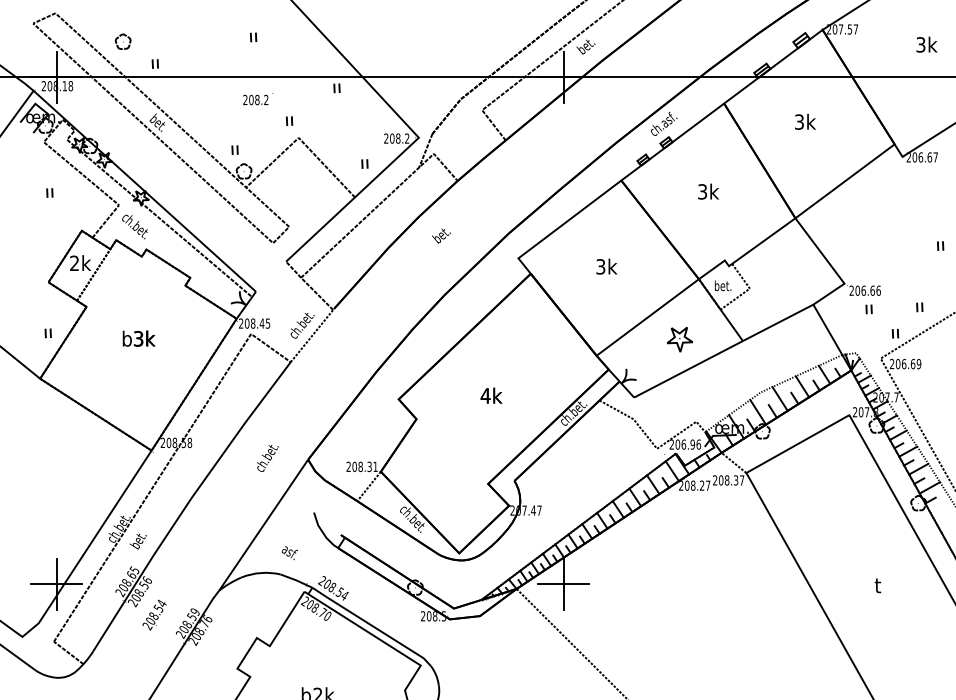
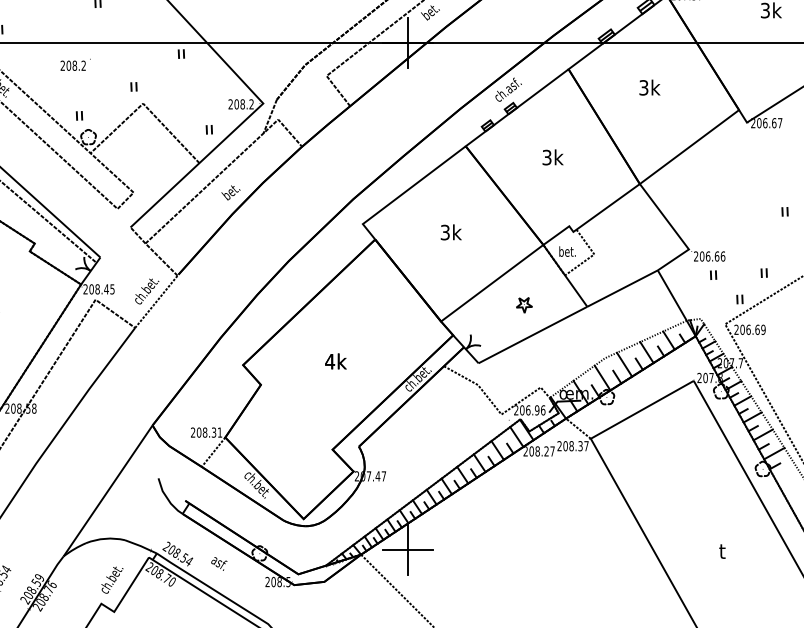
text: (258, 99) -> (75, 65), moved
text: (441, 236) -> (230, 193), moved
part: (679, 339) -> (523, 305), size x0.62
text: (267, 458) -> (111, 580), moved
text: (289, 552) -> (218, 563), moved

